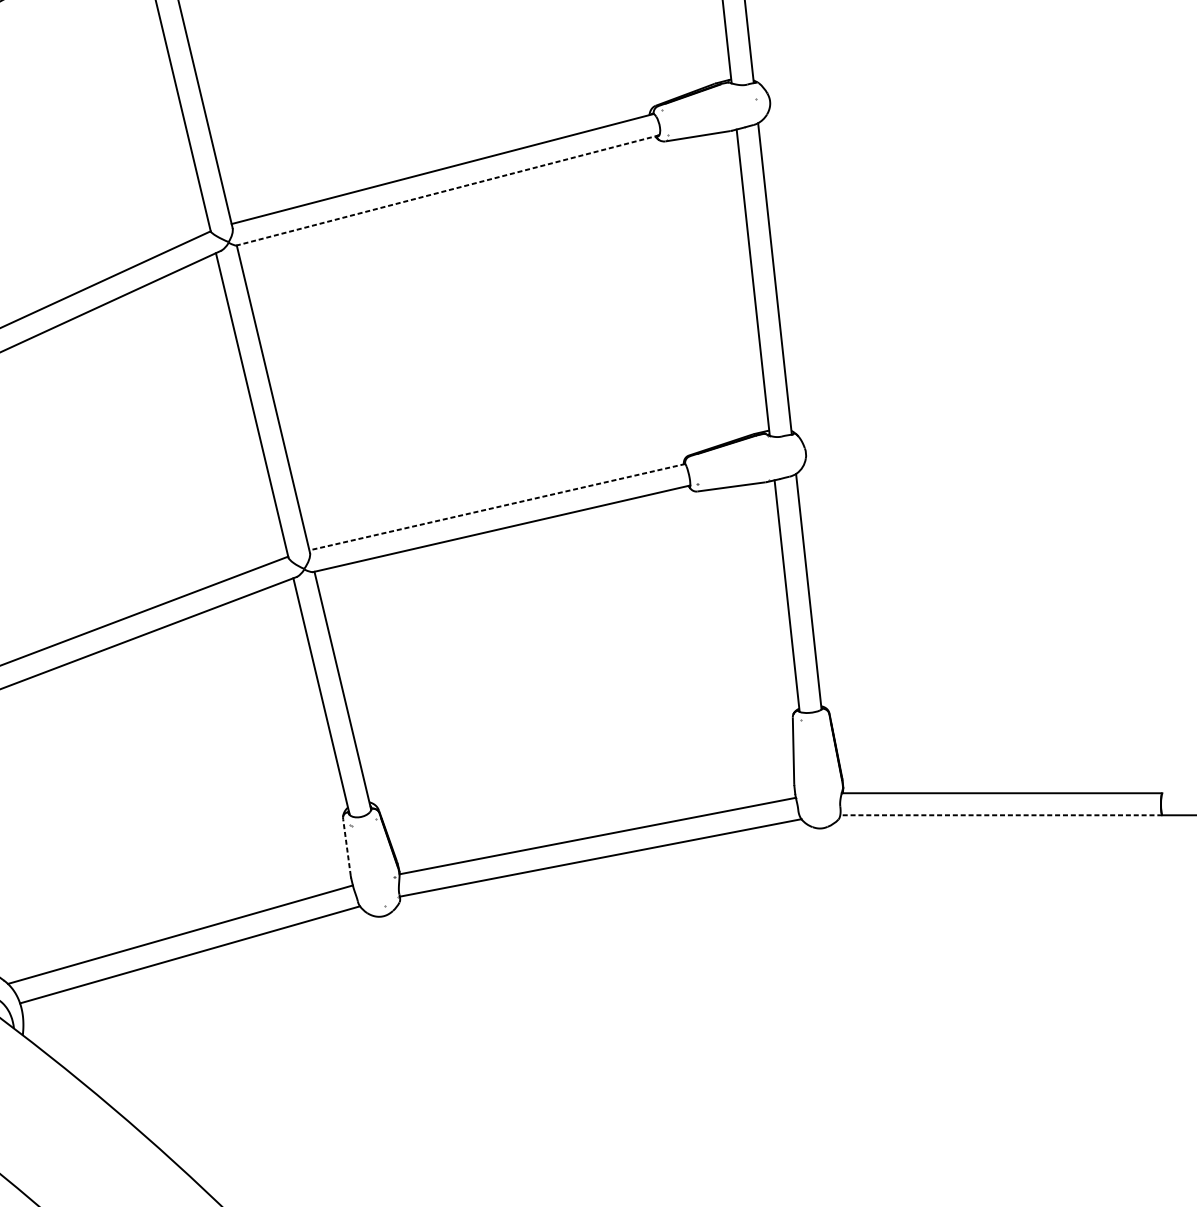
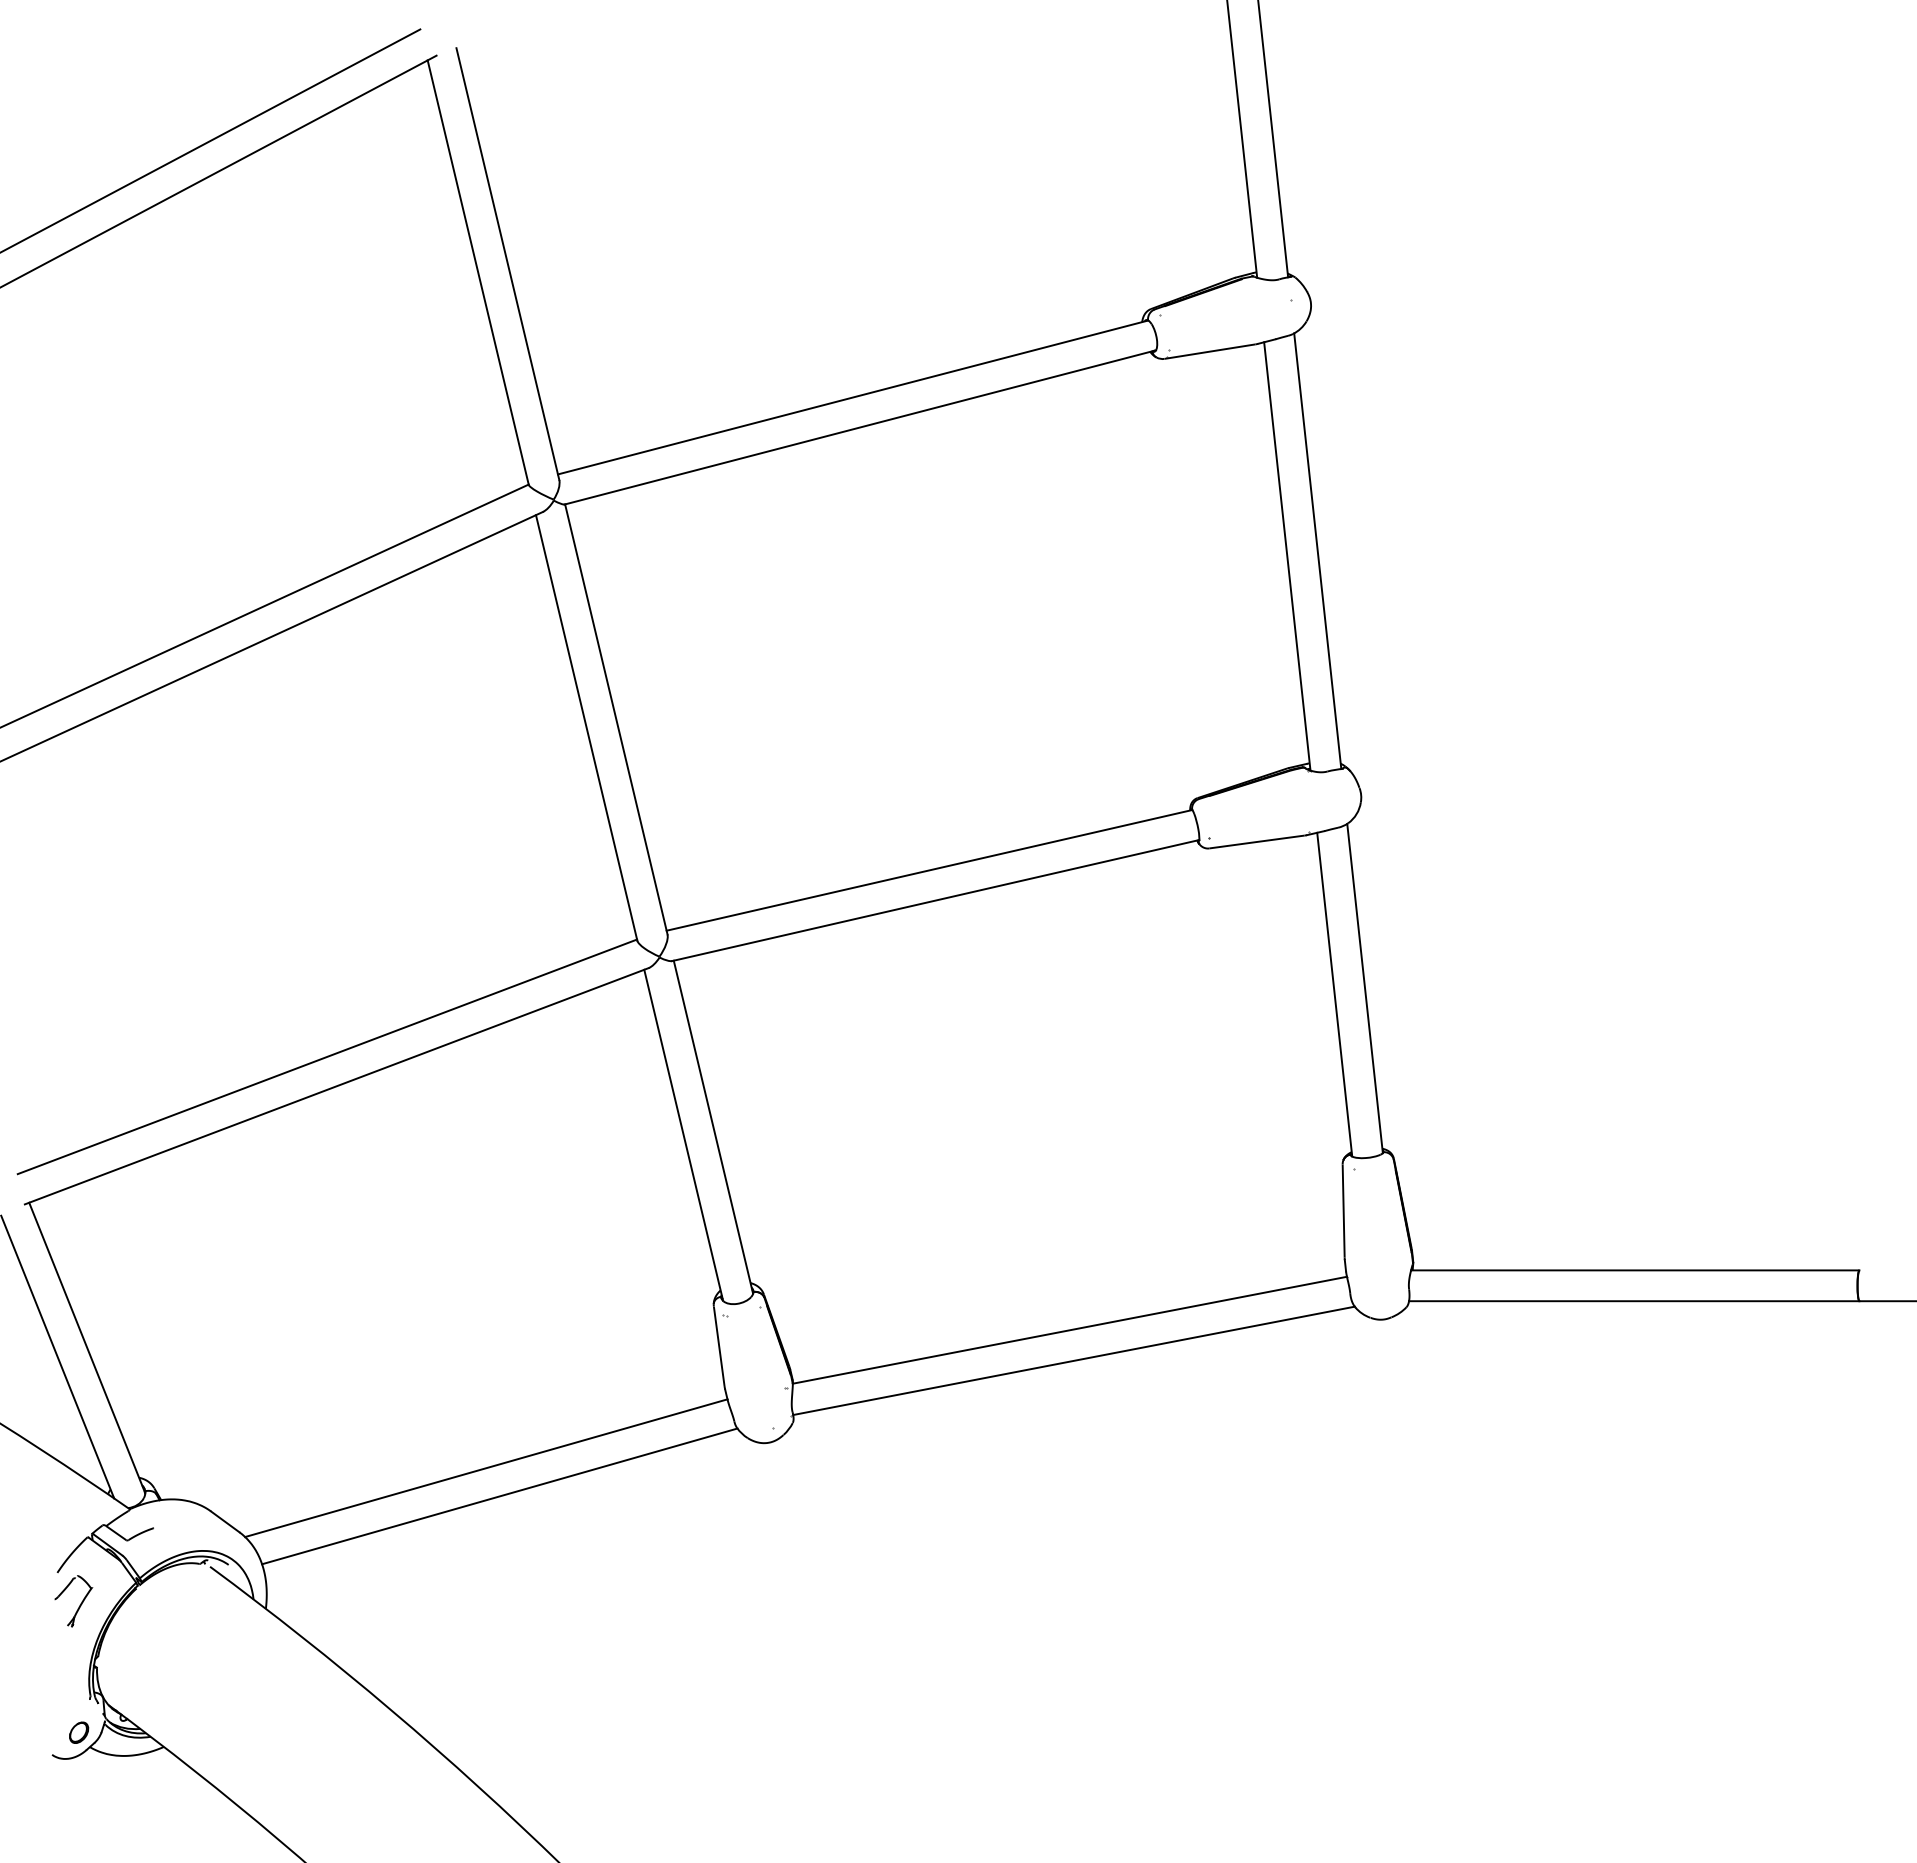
line: (448, 190) -> (860, 427), dashed -> solid
line: (497, 507) -> (929, 870), dashed -> solid
line: (1000, 815) -> (1633, 1301), dashed -> solid
line: (347, 847) -> (719, 1346), dashed -> solid

